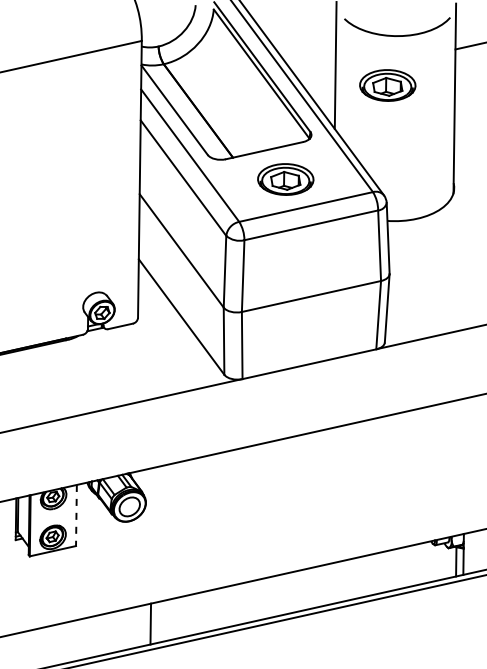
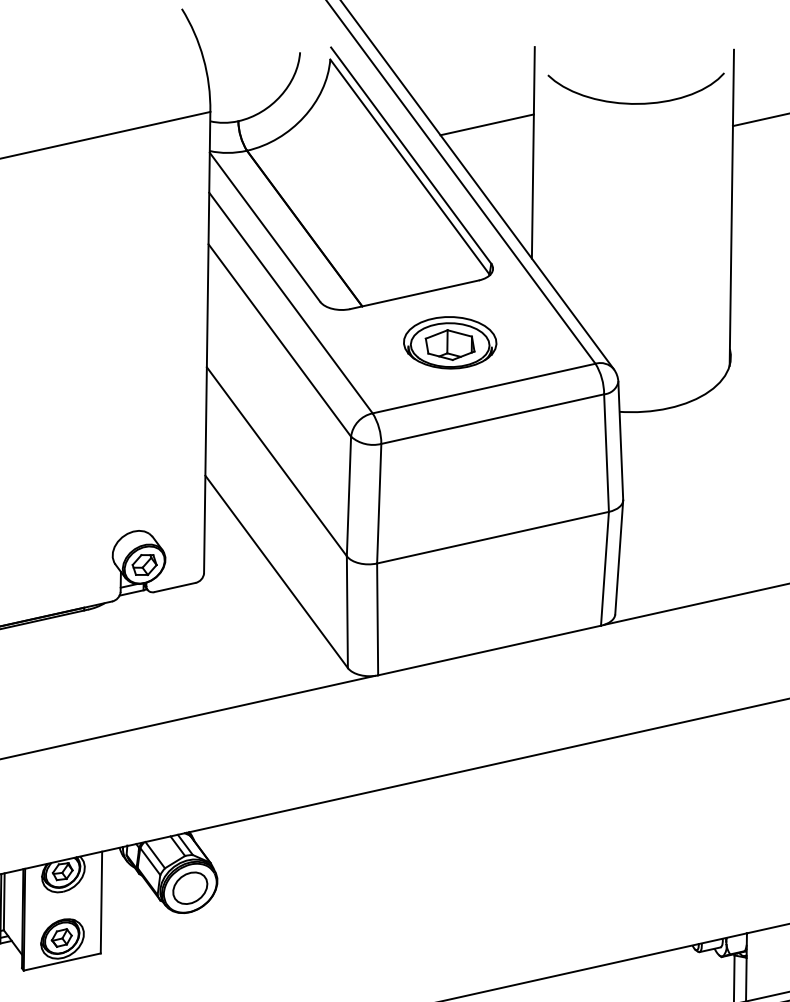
line: (307, 48) -> (486, 124), added
part: (387, 85) -> (619, 186), removed
line: (76, 515) -> (101, 902), dashed -> solid

